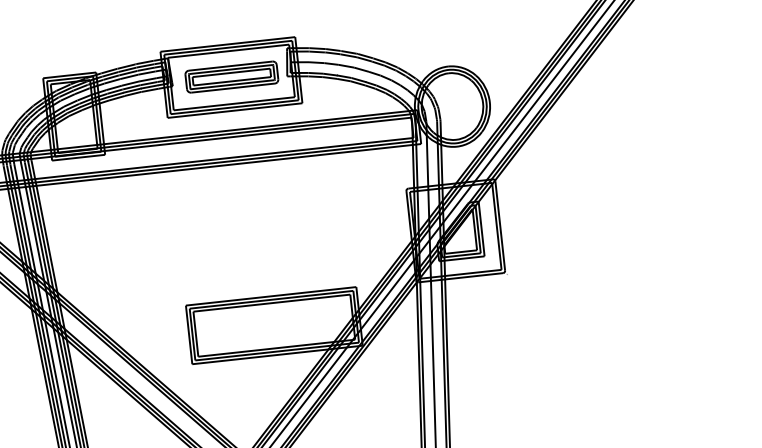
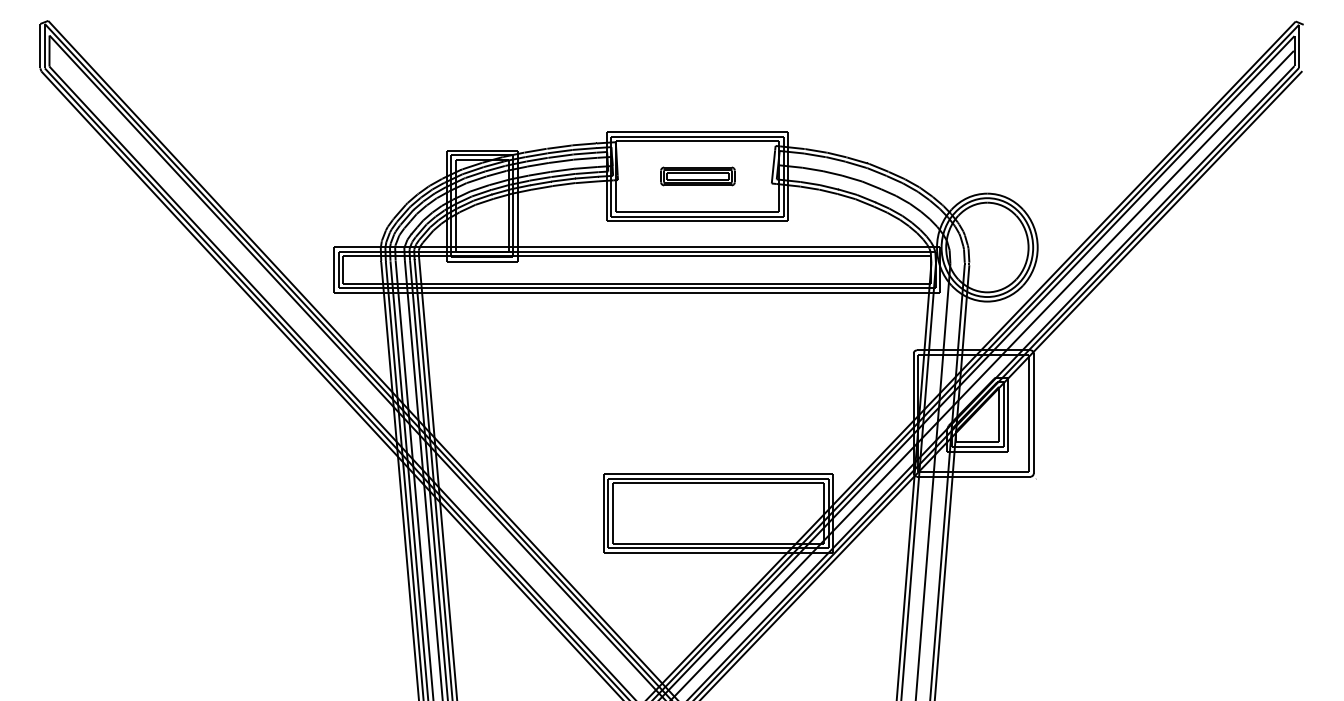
part: (231, 77) -> (697, 176), size x0.6

